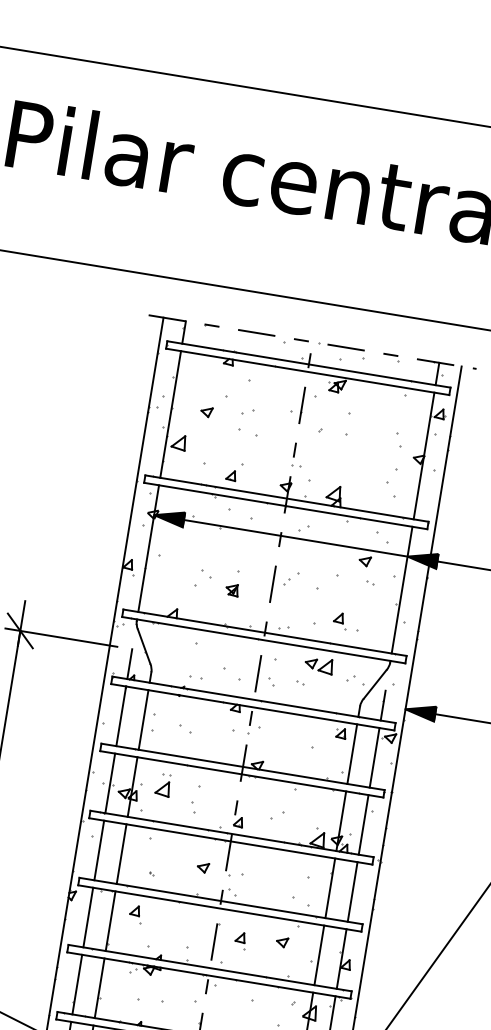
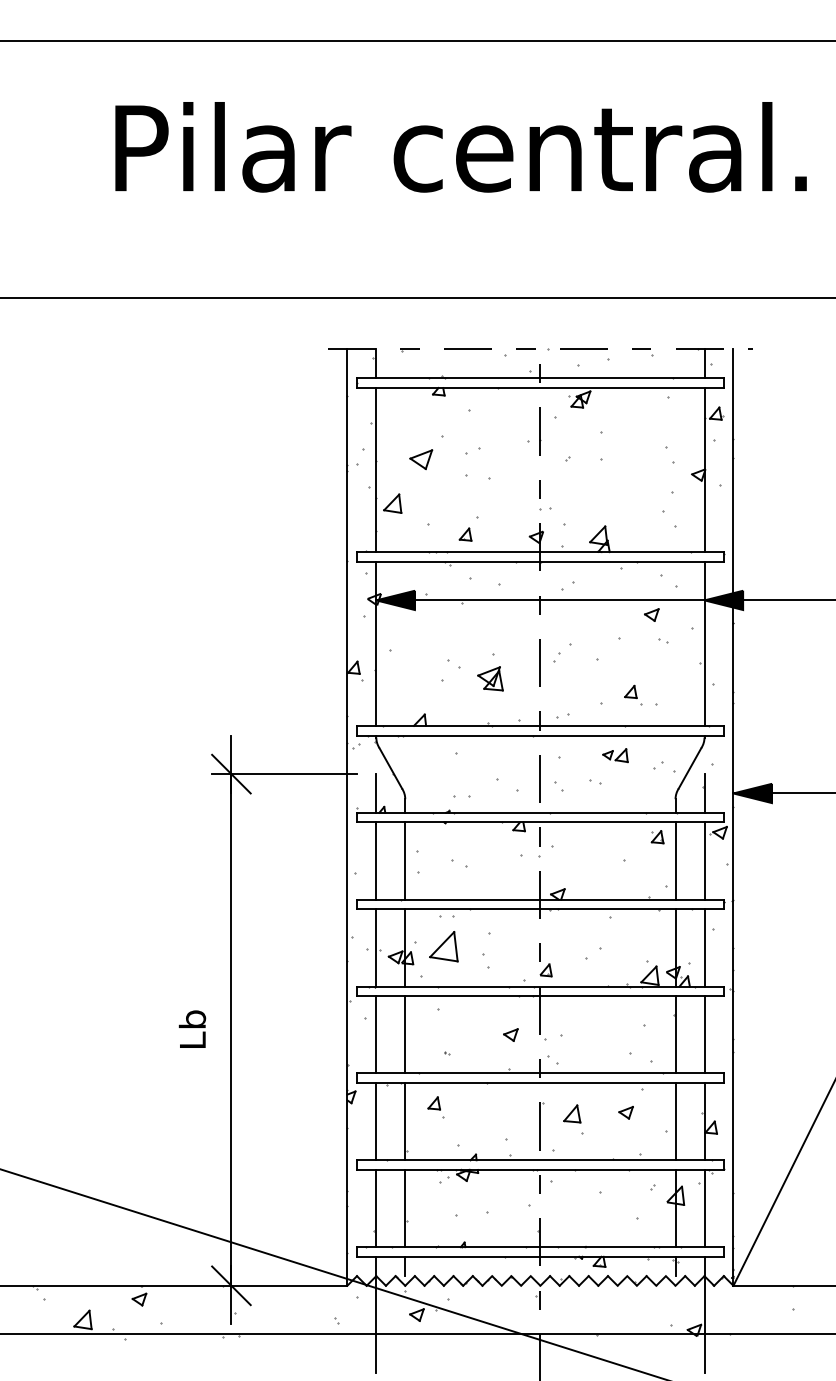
part: (206, 412) -> (421, 459), size x1.6
part: (232, 589) -> (490, 678), size x1.6
part: (319, 665) -> (615, 755), size x0.7
part: (163, 784) -> (443, 938), size x1.6
part: (240, 940) -> (573, 1119), size x1.4

